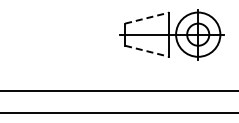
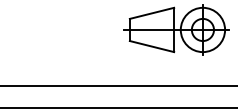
line: (147, 18) -> (152, 13), dashed -> solid
line: (147, 51) -> (152, 46), dashed -> solid

